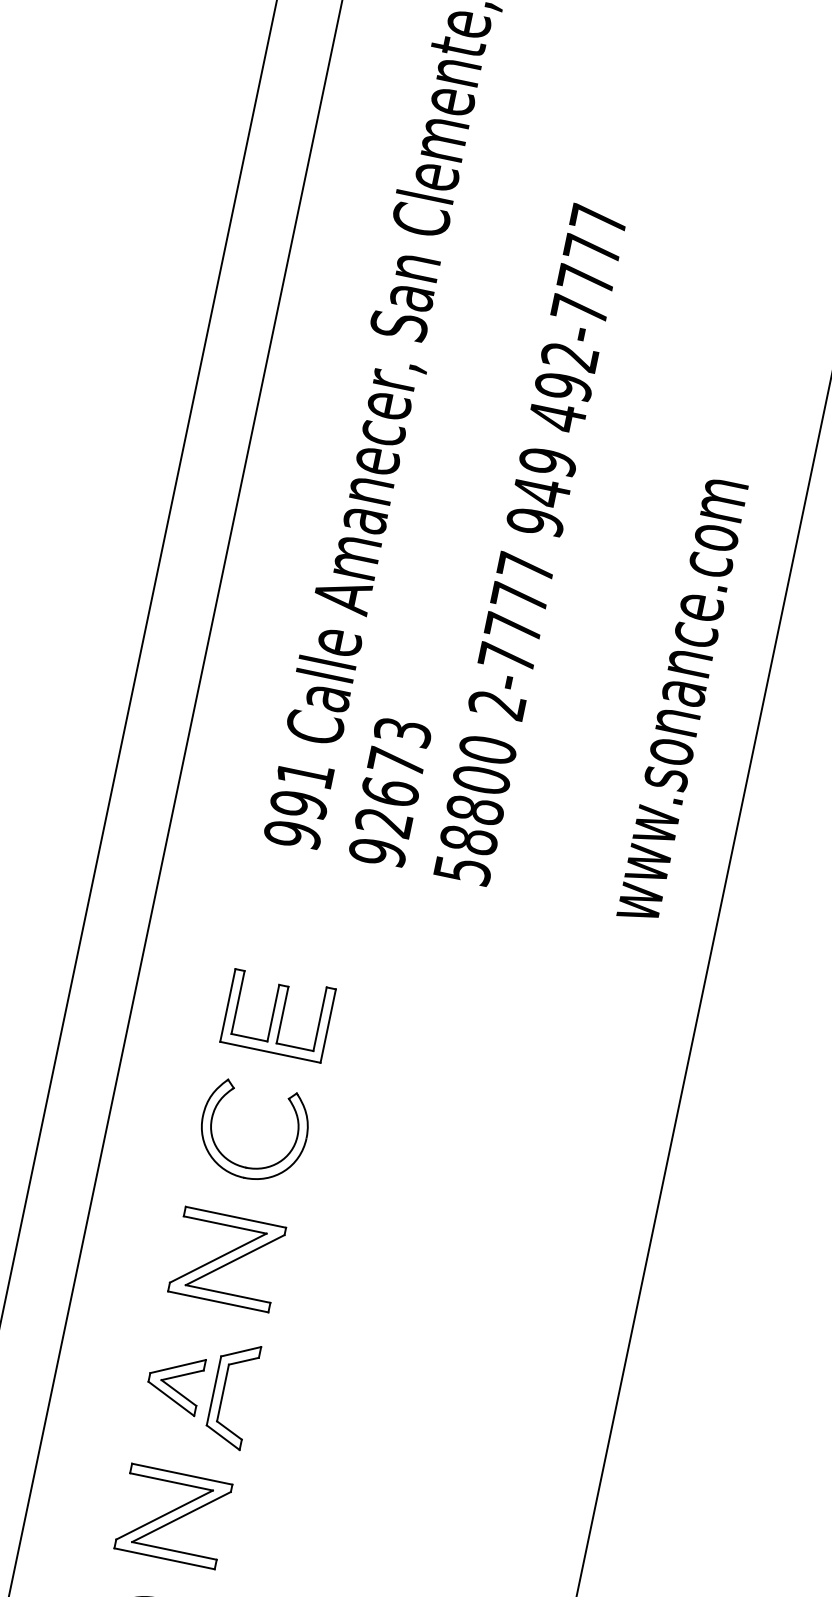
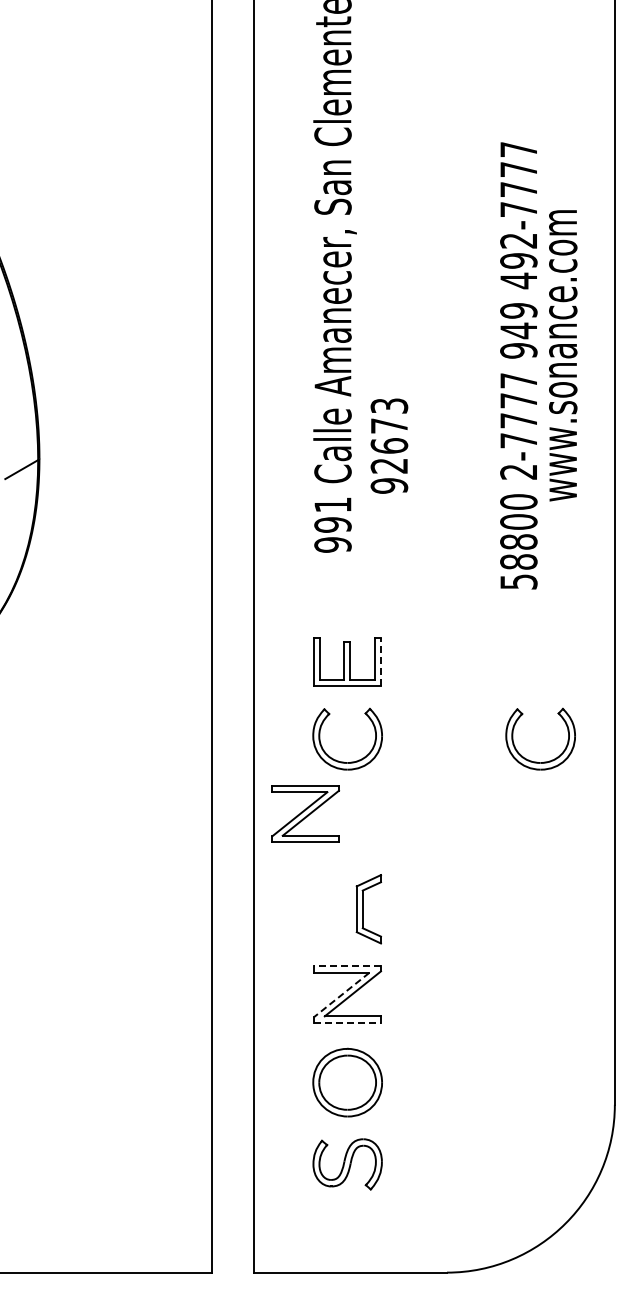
text: (530, 544) -> (518, 365), moved
text: (683, 700) -> (563, 355), moved
text: (390, 791) -> (389, 445), moved
line: (329, 1025) -> (381, 661), solid -> dashed
part: (531, 1224) -> (536, 761), added
part: (226, 1258) -> (305, 813), moved
part: (174, 1381) -> (330, 908), removed
line: (181, 1474) -> (347, 966), solid -> dashed
line: (163, 1515) -> (341, 995), solid -> dashed
line: (165, 1558) -> (348, 1022), solid -> dashed

